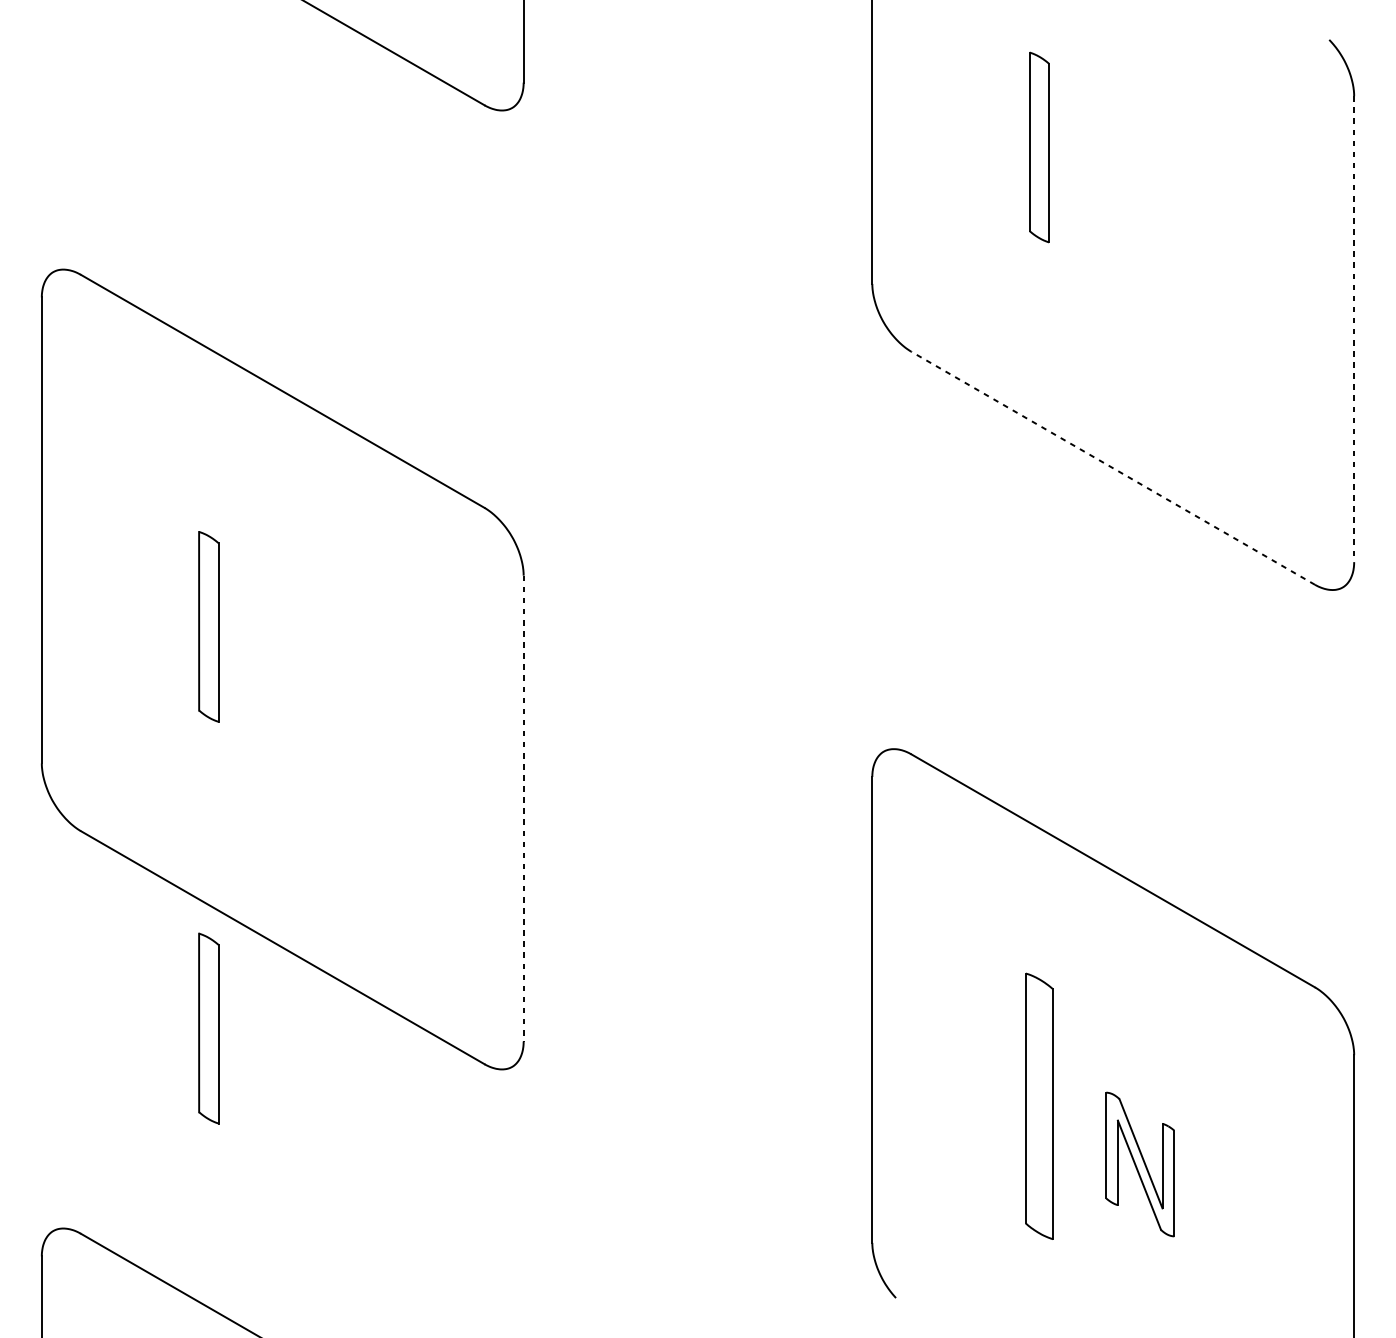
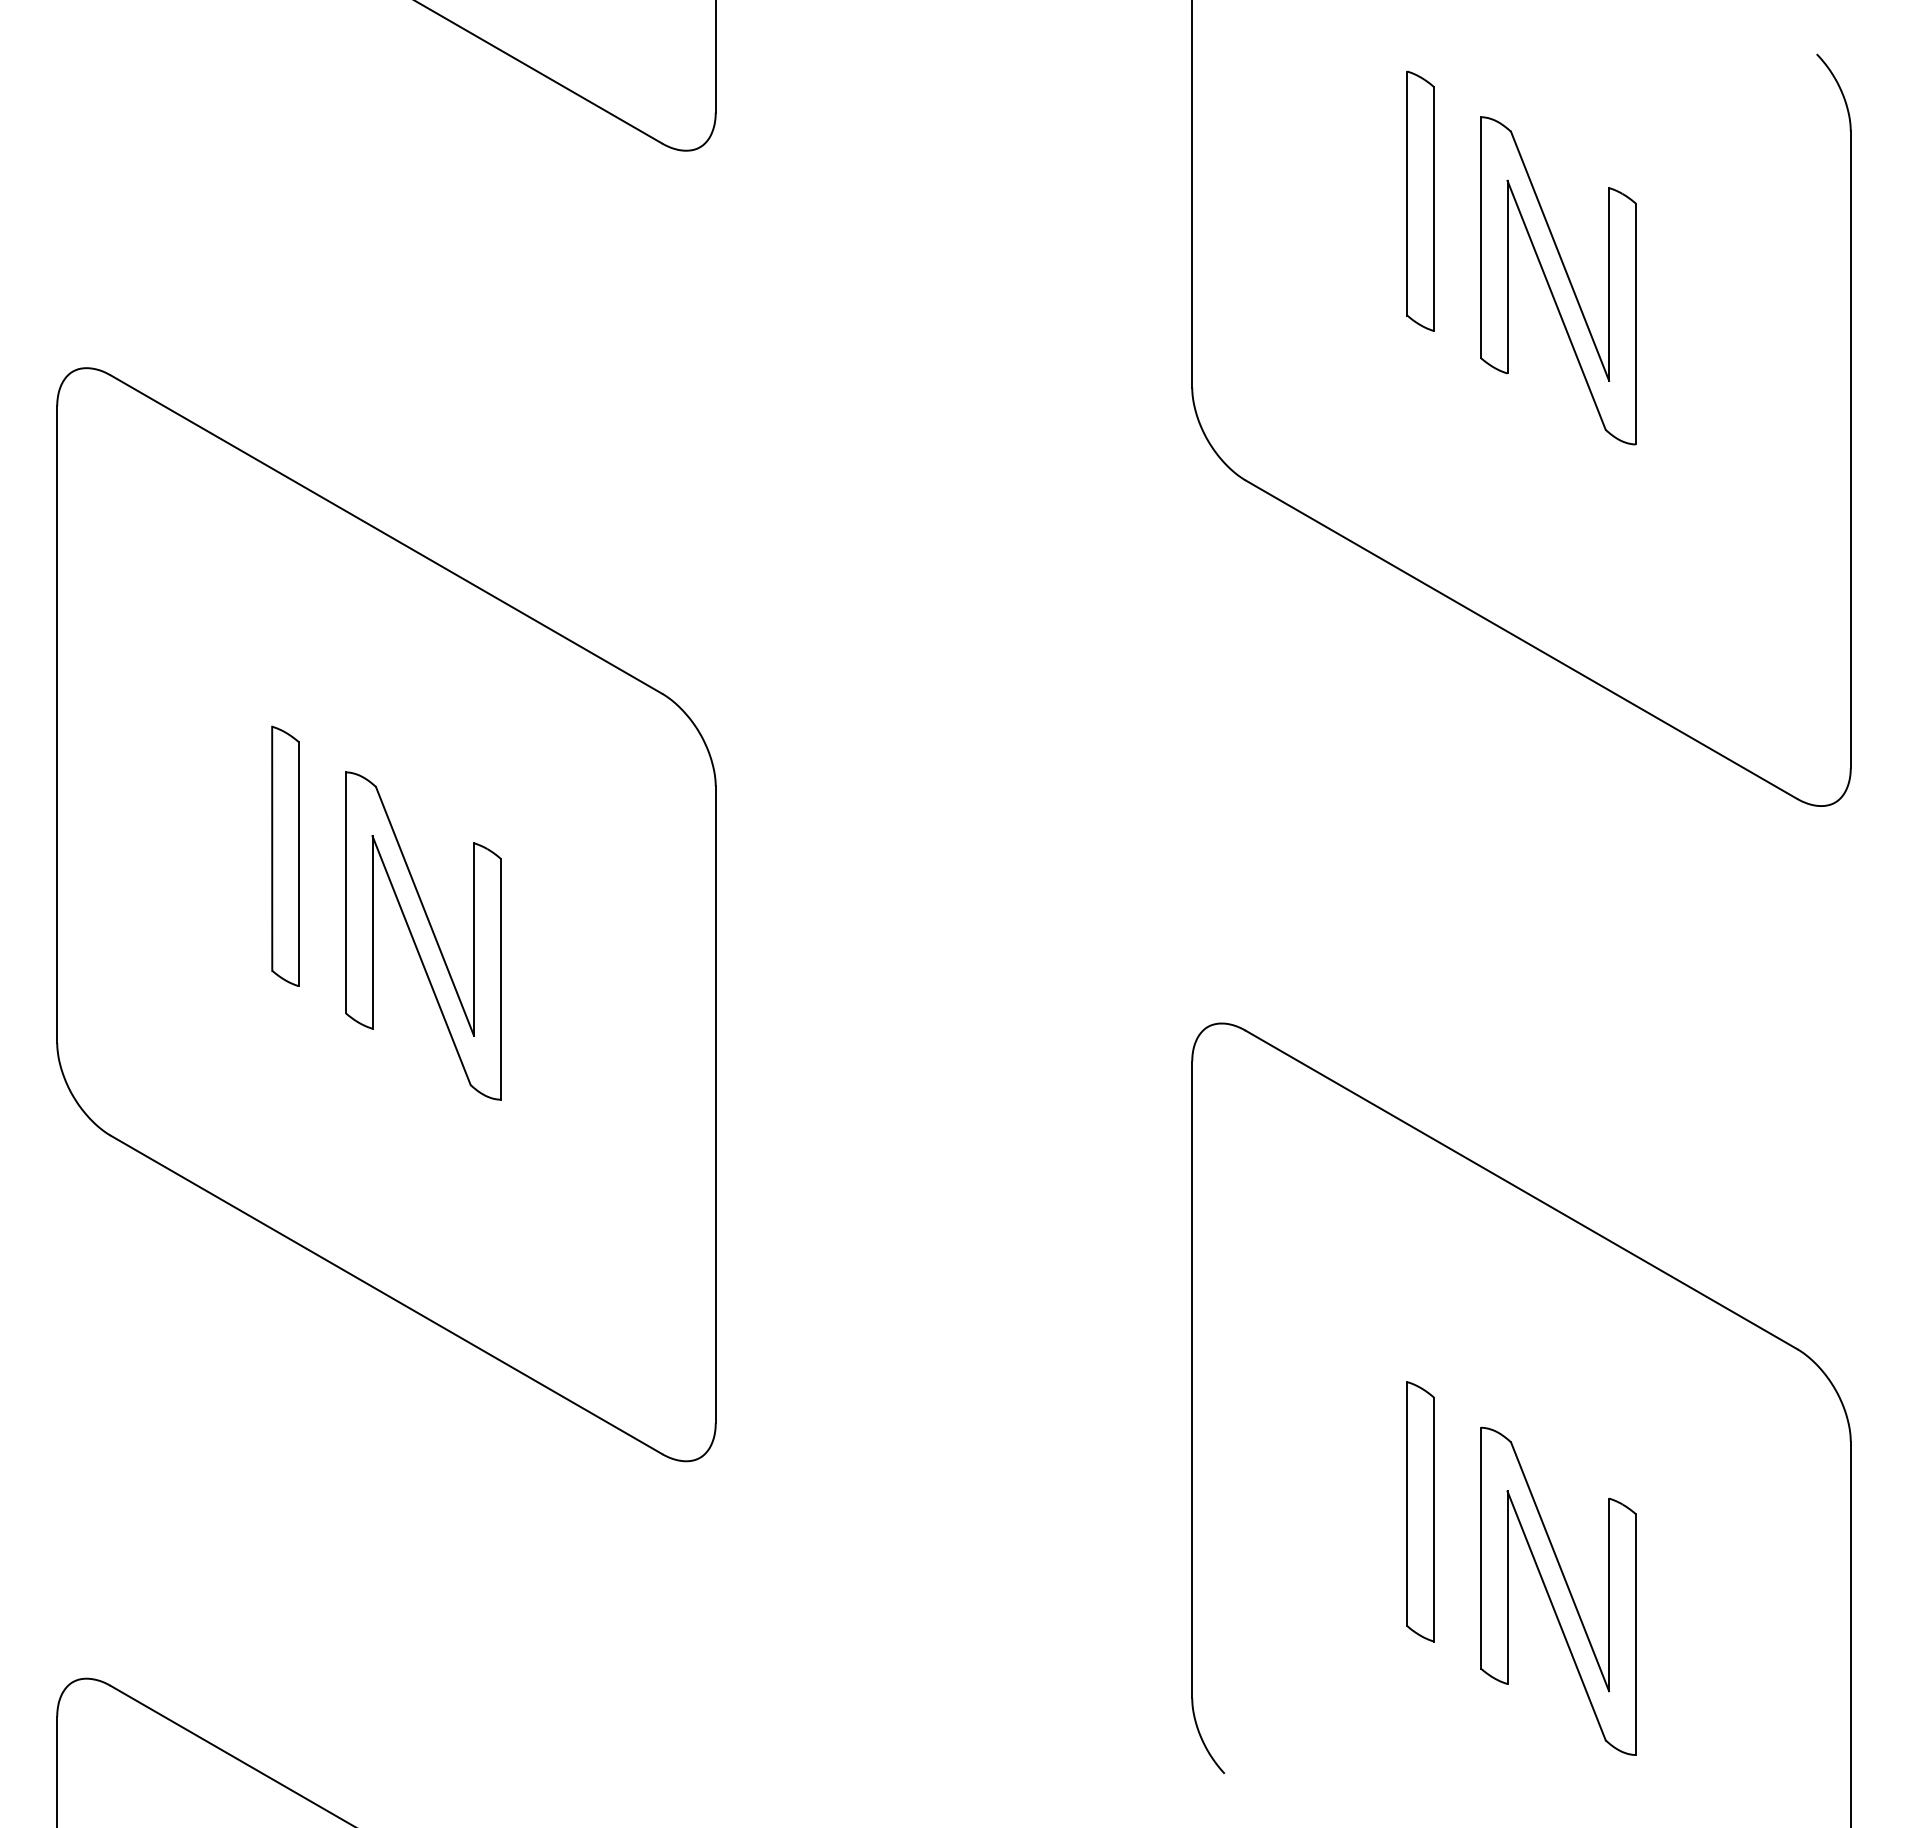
part: (1140, 205) -> (1558, 280), added
line: (1353, 329) -> (1850, 450), dashed -> solid
line: (1113, 468) -> (1521, 639), dashed -> solid
part: (309, 684) -> (423, 935), added
line: (523, 809) -> (715, 1105), dashed -> solid
part: (208, 1027) -> (285, 1404), removed
part: (1039, 1106) -> (1420, 1511), size x0.71
part: (1140, 1163) -> (1558, 1590), size x1.67

